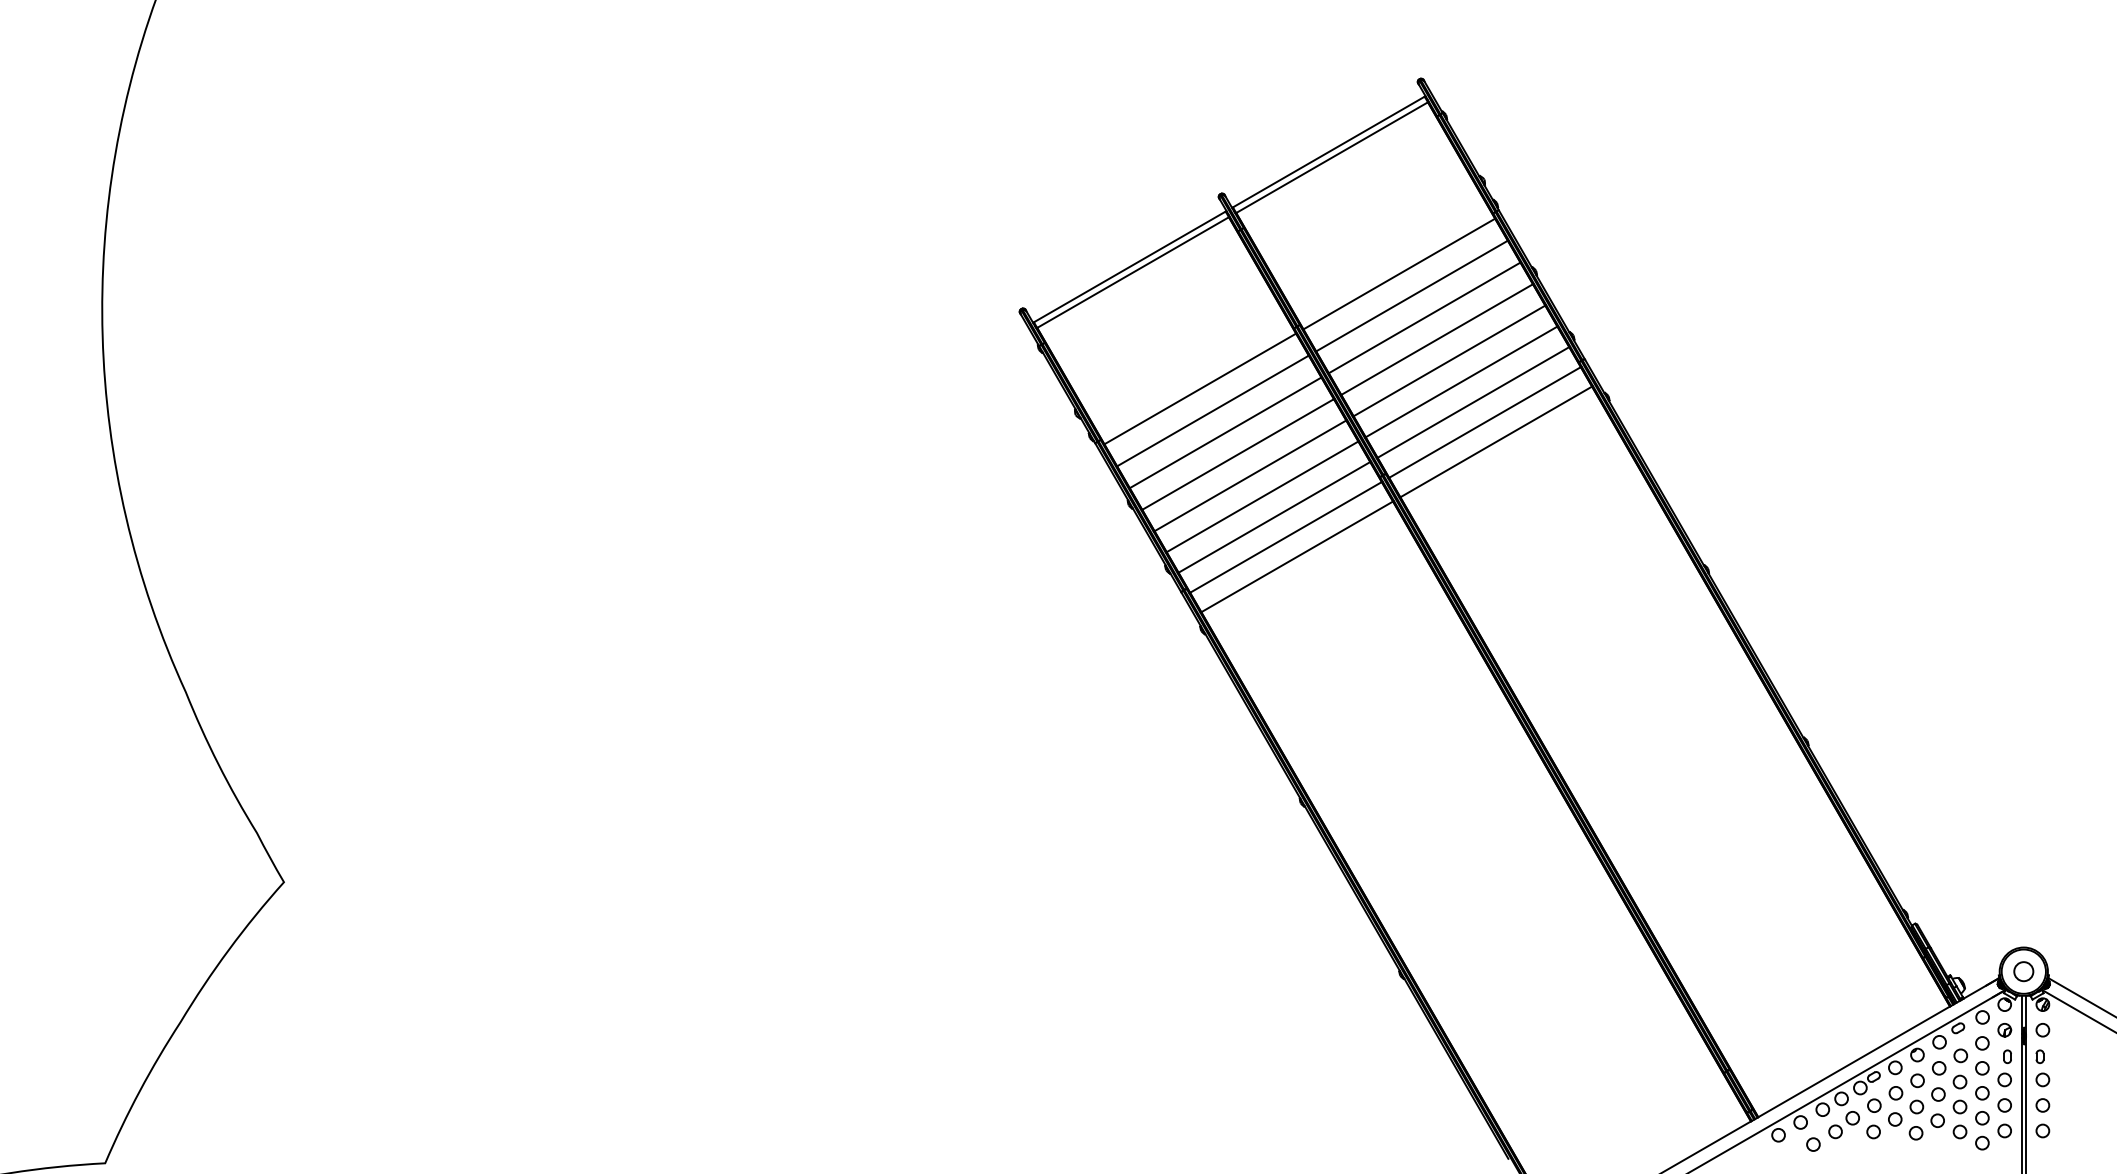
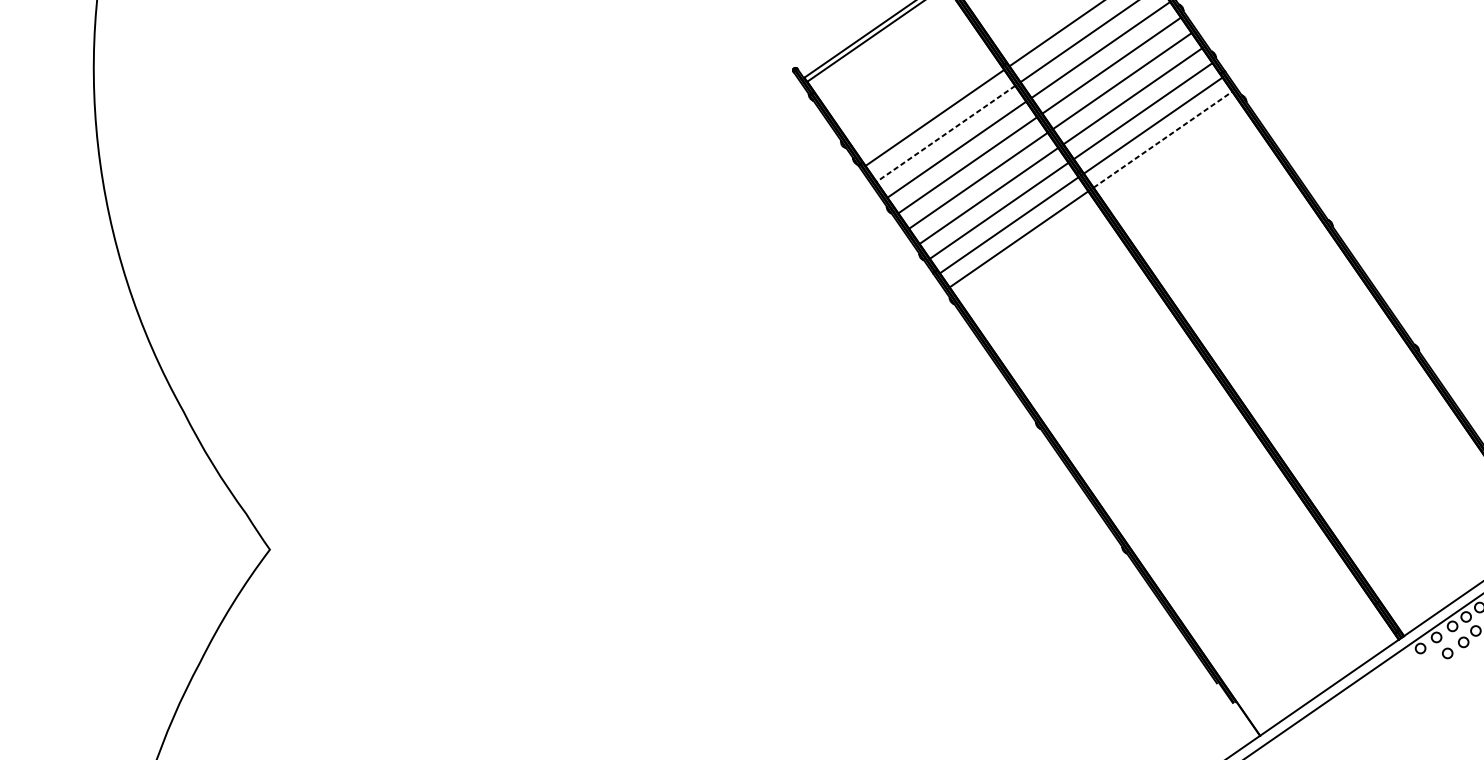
line: (1212, 410) -> (945, 133), solid -> dashed
line: (1496, 441) -> (1163, 139), solid -> dashed

